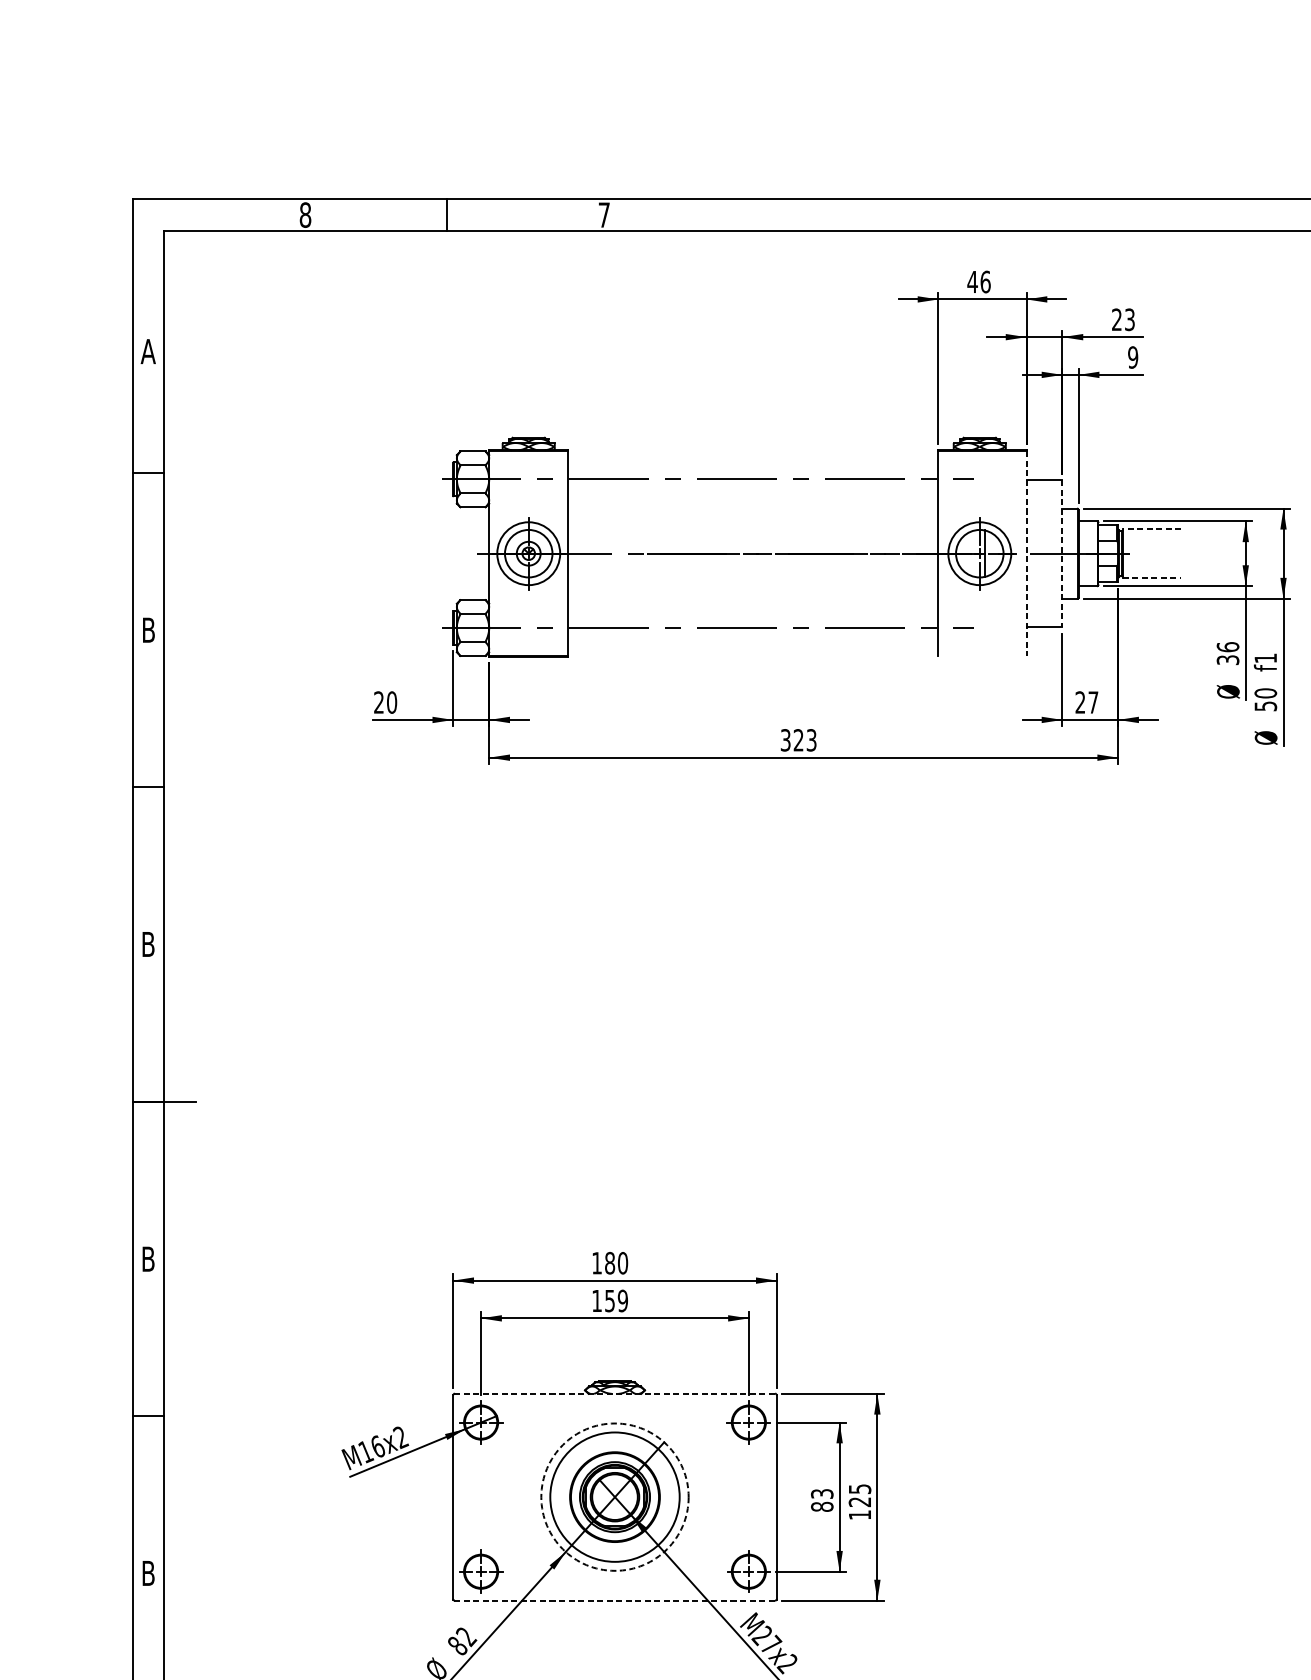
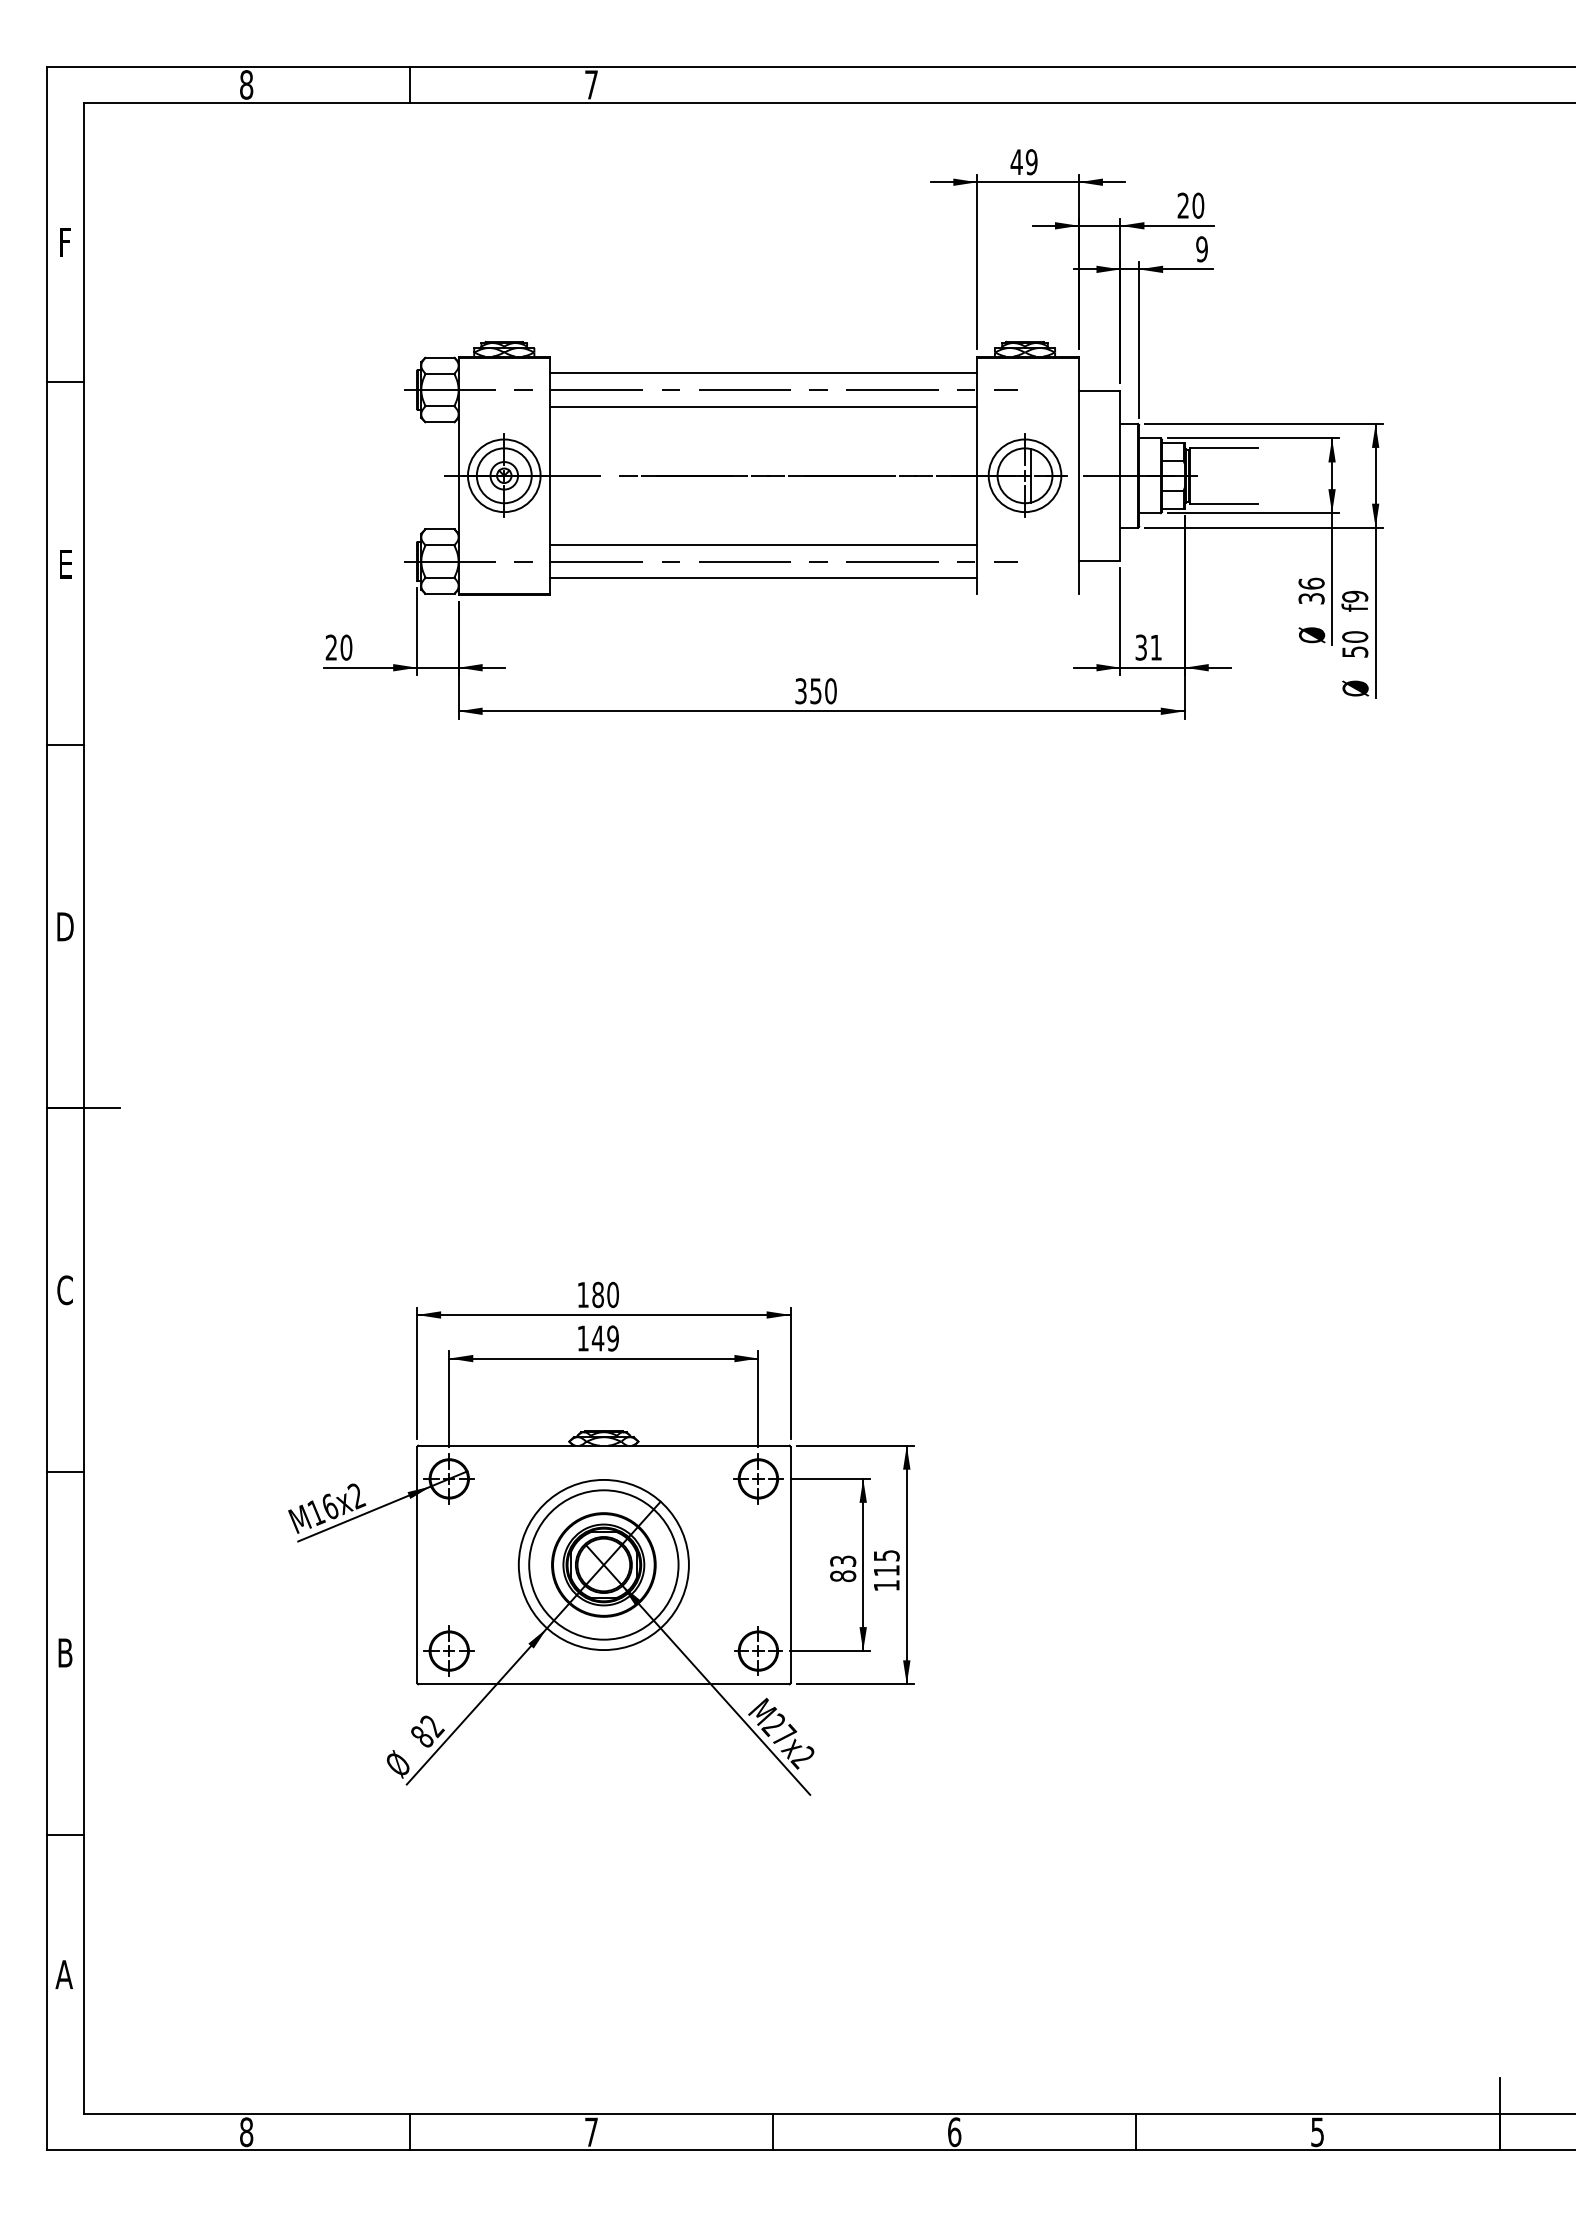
text: (985, 282) -> (1031, 162), 46 -> 49
text: (1130, 319) -> (1198, 205), 23 -> 20
text: (147, 351) -> (64, 242), A -> F
line: (753, 465) -> (763, 373), added
line: (753, 493) -> (763, 406), added
line: (1151, 529) -> (1223, 447), dashed -> solid
line: (1026, 554) -> (1078, 476), dashed -> solid
line: (1062, 554) -> (1120, 476), dashed -> solid
line: (1151, 577) -> (1223, 503), dashed -> solid
line: (753, 614) -> (763, 545), added
text: (148, 629) -> (65, 563), B -> E
line: (753, 642) -> (763, 578), added
text: (1266, 658) -> (1355, 596), f1 -> f9
text: (1086, 702) -> (1148, 647), 27 -> 31
text: (805, 740) -> (823, 691), 323 -> 350
text: (148, 944) -> (65, 926), B -> D
text: (147, 1259) -> (64, 1290), B -> C
text: (609, 1300) -> (597, 1338), 159 -> 149
line: (614, 1393) -> (603, 1445), dashed -> solid
circle: (614, 1496) -> (603, 1564), dashed -> solid
text: (859, 1501) -> (886, 1570), 125 -> 115
line: (614, 1600) -> (603, 1684), dashed -> solid

